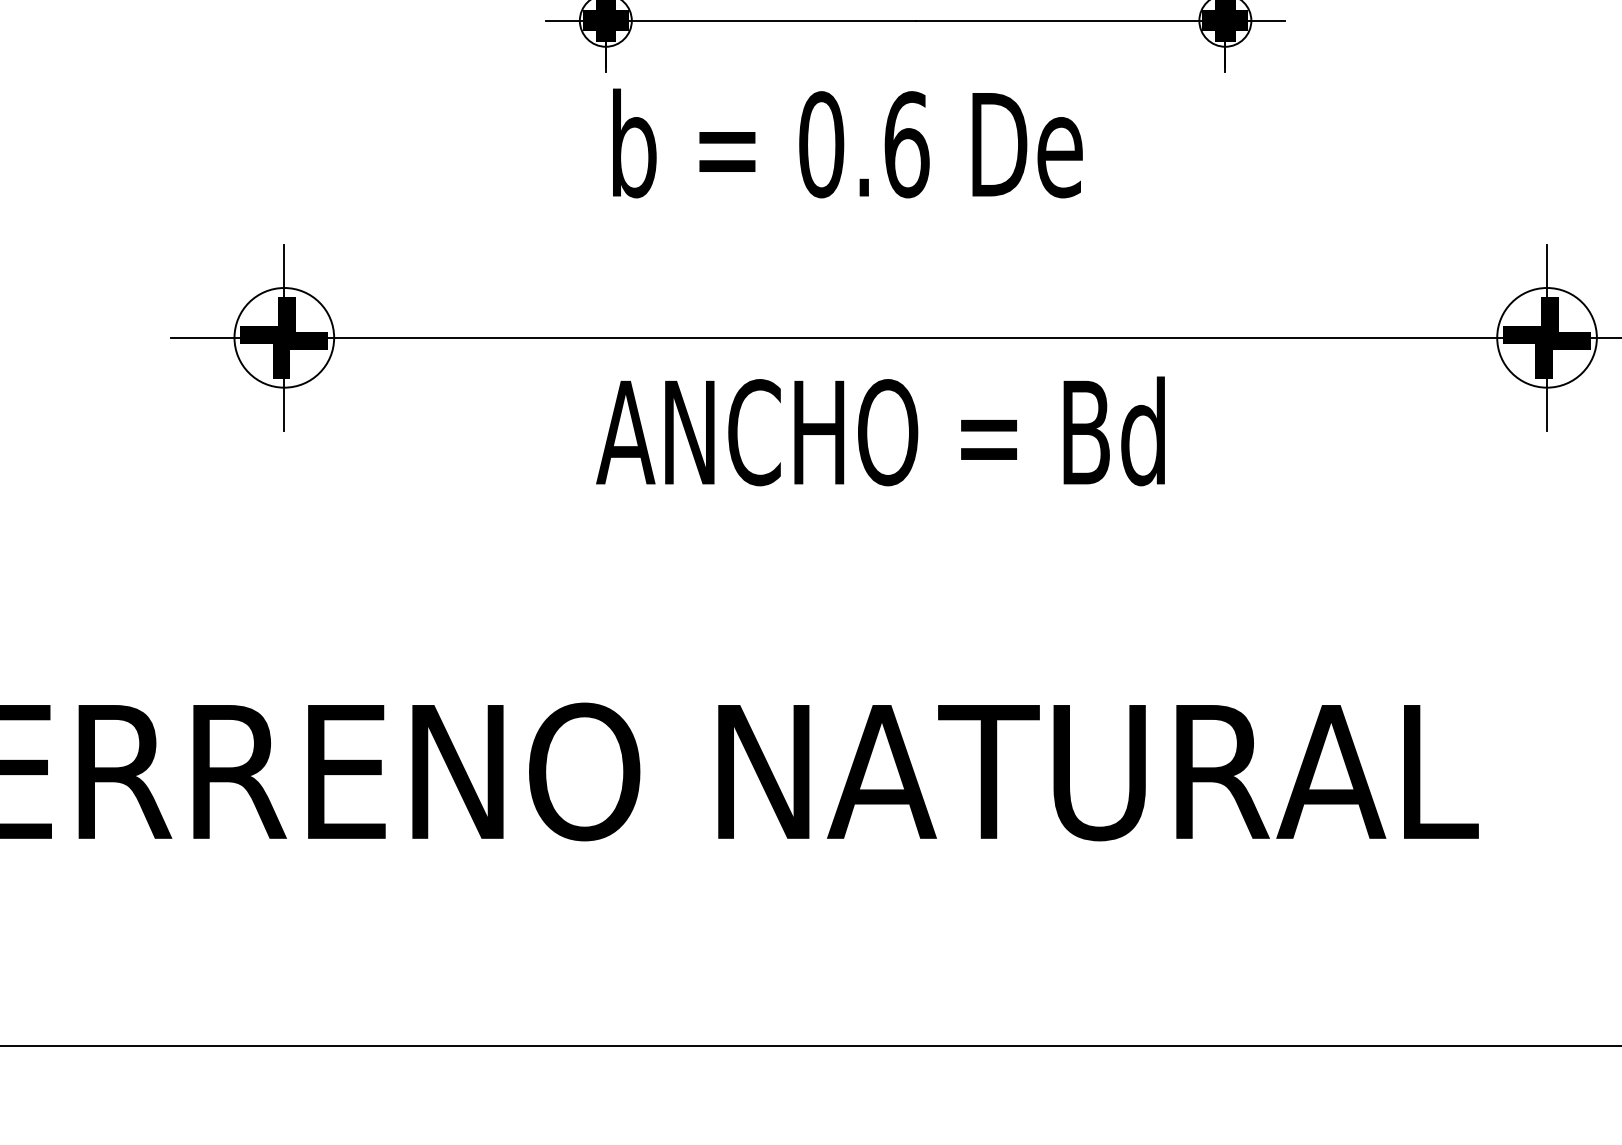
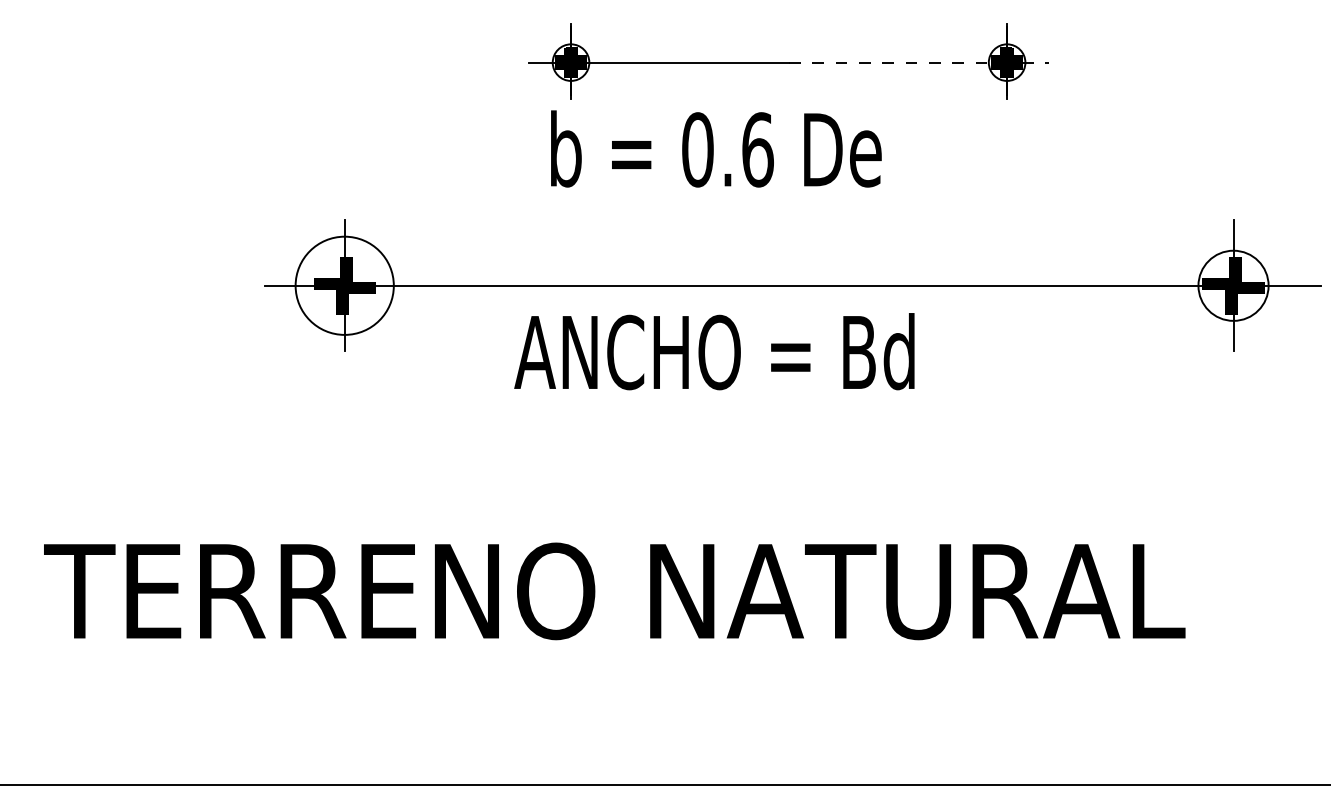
line: (1100, 20) -> (919, 62), solid -> dashed
text: (848, 142) -> (716, 148), moved
circle: (283, 337) -> (344, 285), size x1.4
text: (880, 431) -> (714, 351), moved

